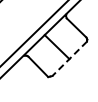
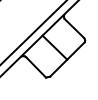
line: (69, 59) -> (67, 60), dashed -> solid

